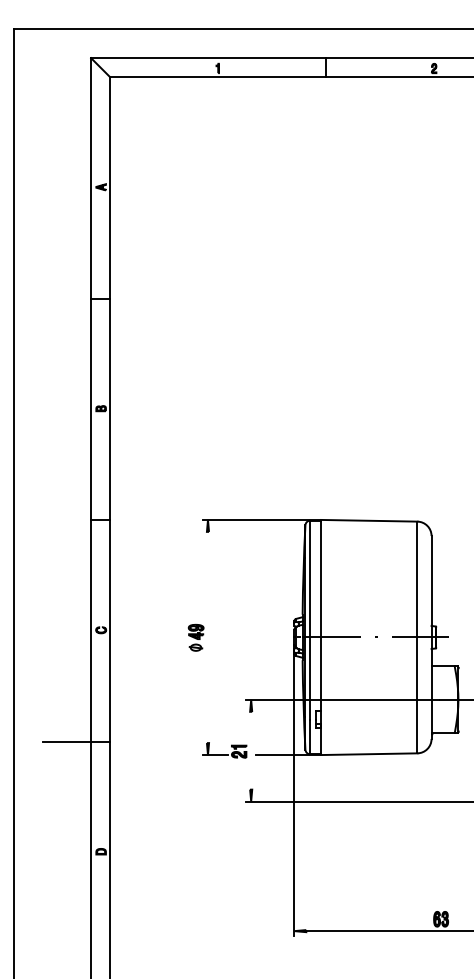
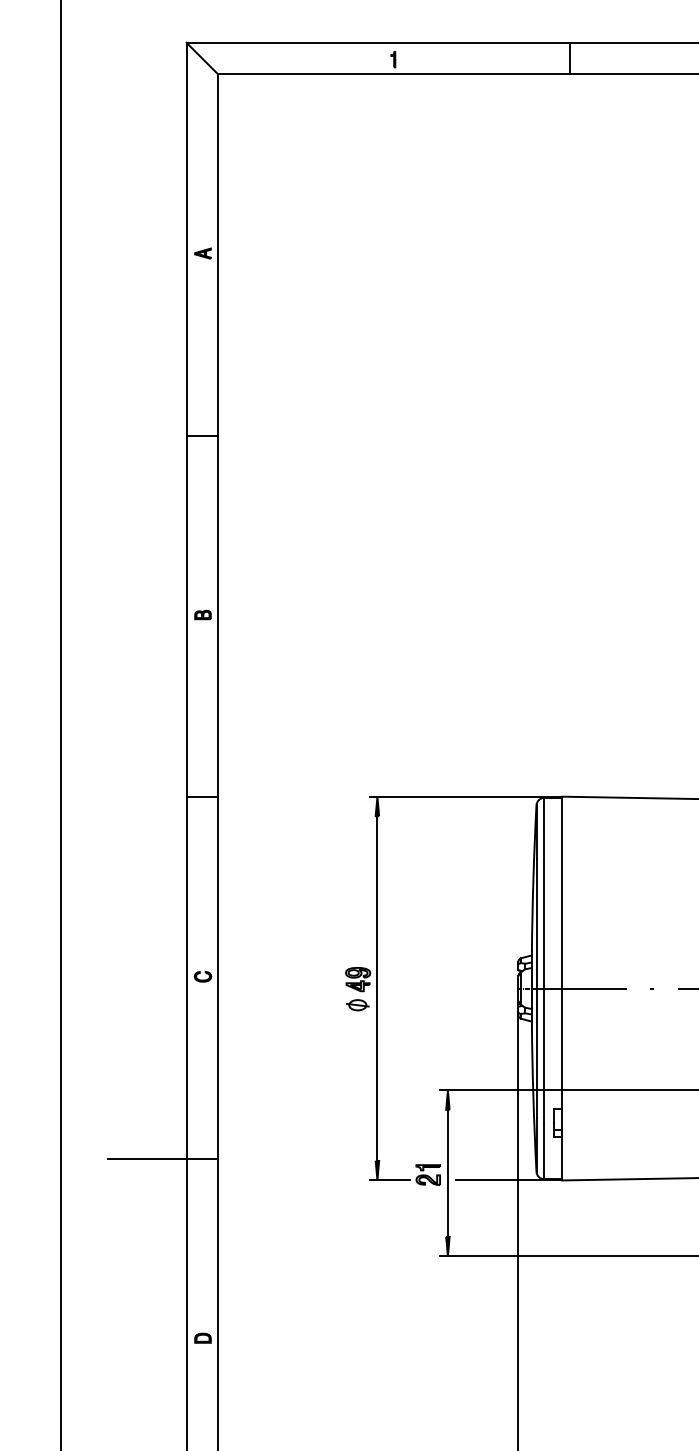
line: (207, 637) -> (376, 988), added
line: (251, 750) -> (448, 1173), added

